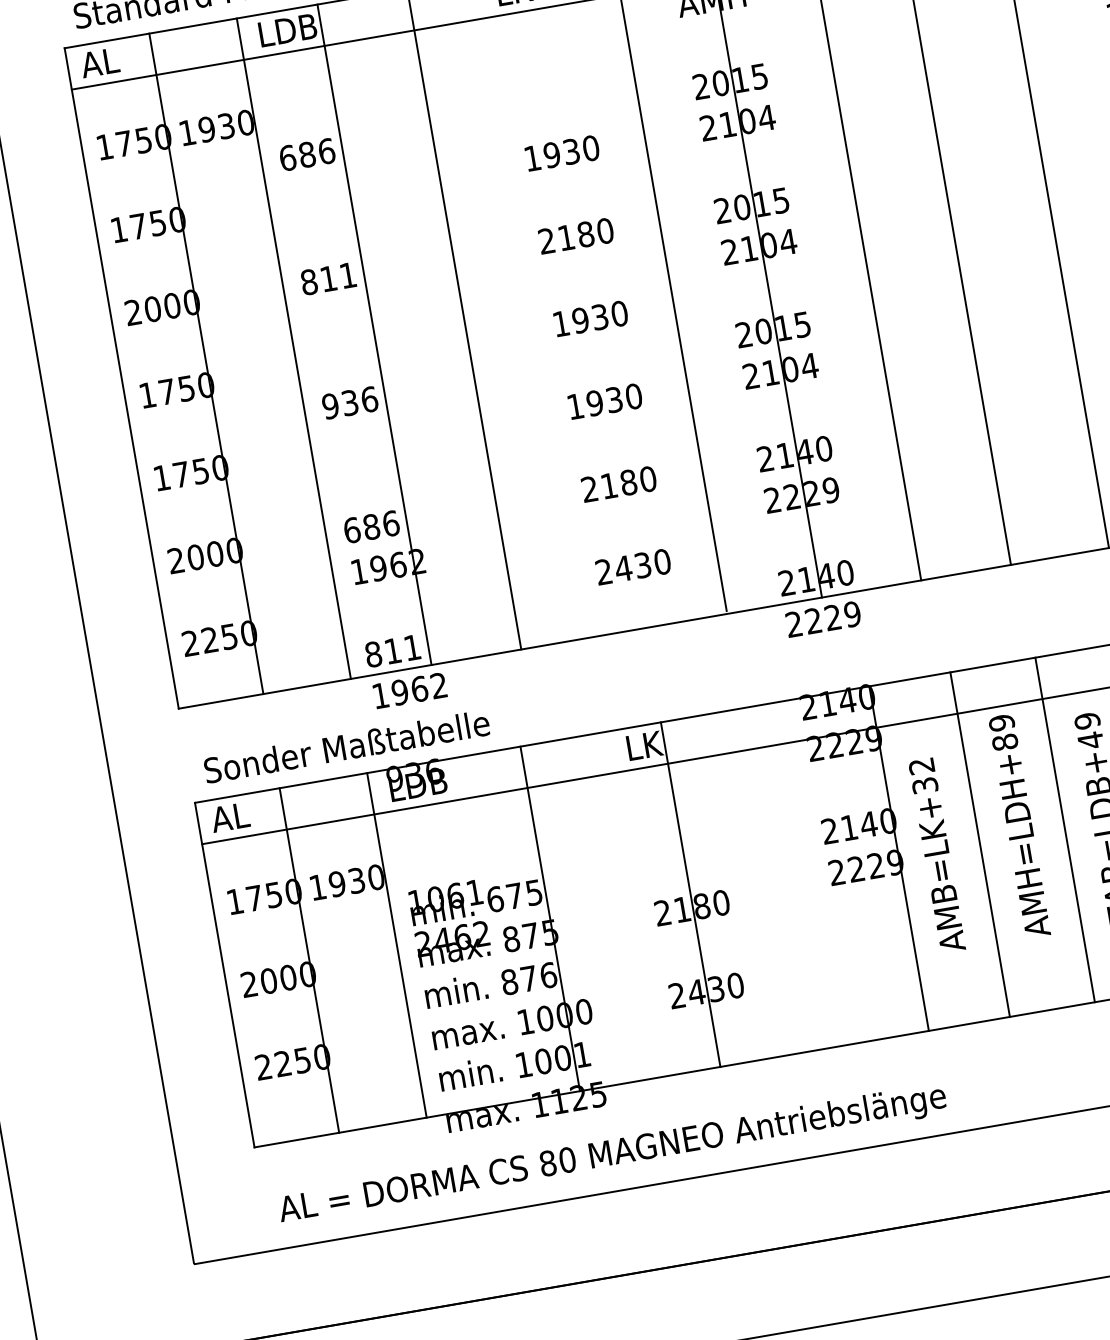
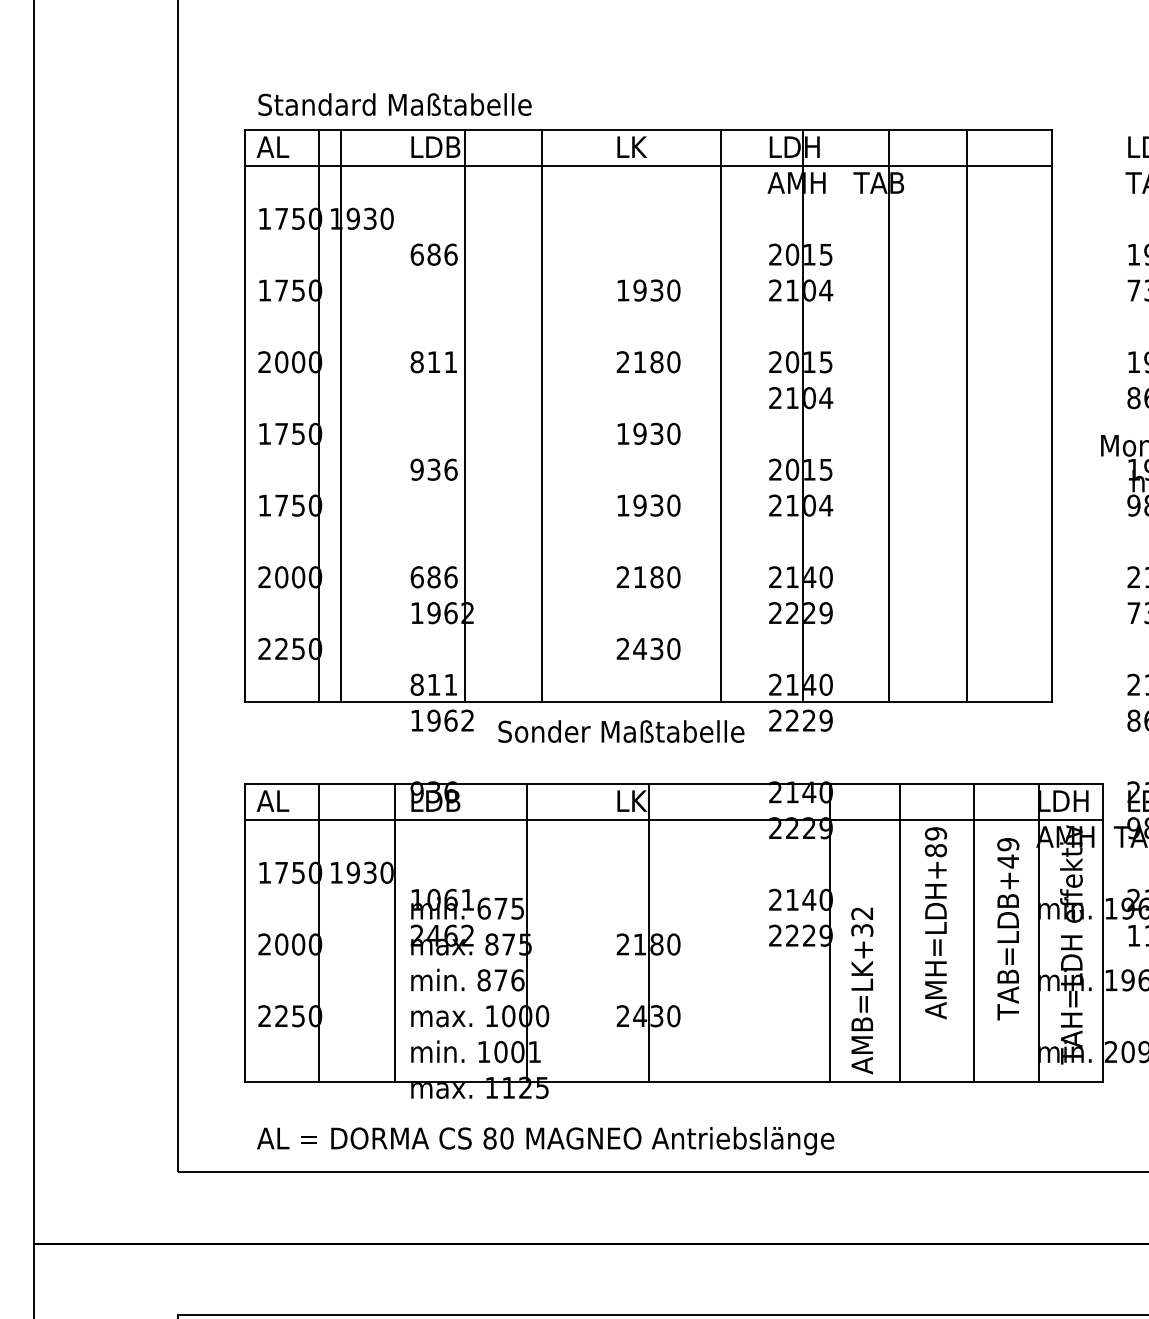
line: (293, 348) -> (340, 415), moved
text: (347, 746) -> (621, 731), moved
text: (937, 854) -> (862, 990), moved

